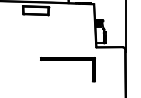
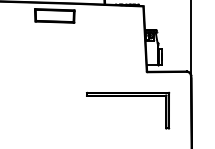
part: (67, 60) -> (127, 96), moved

